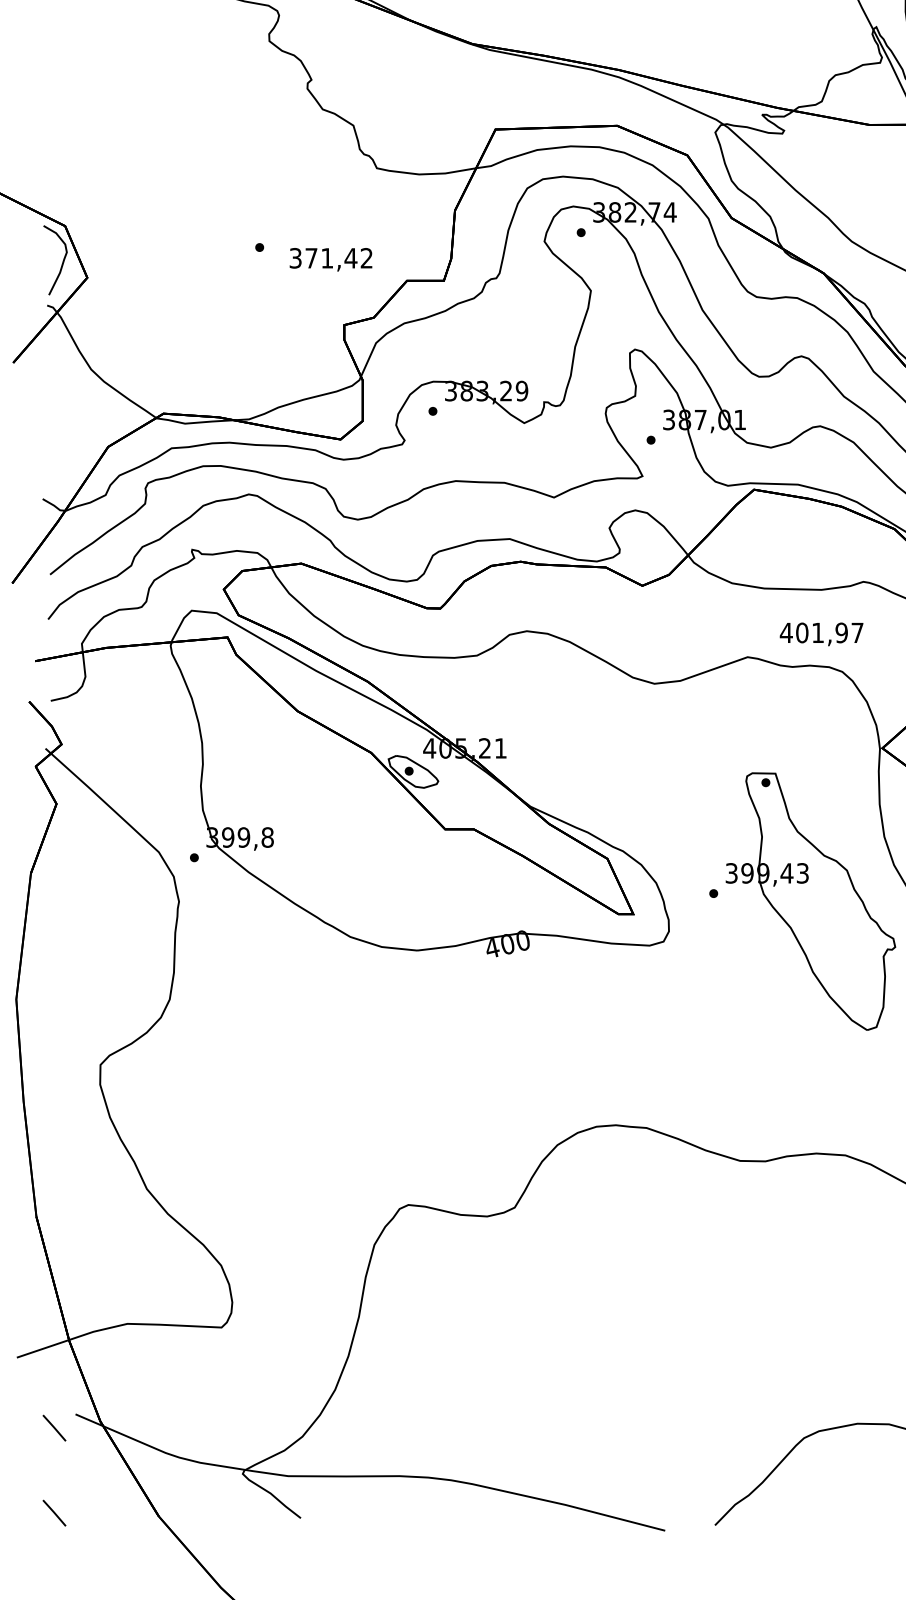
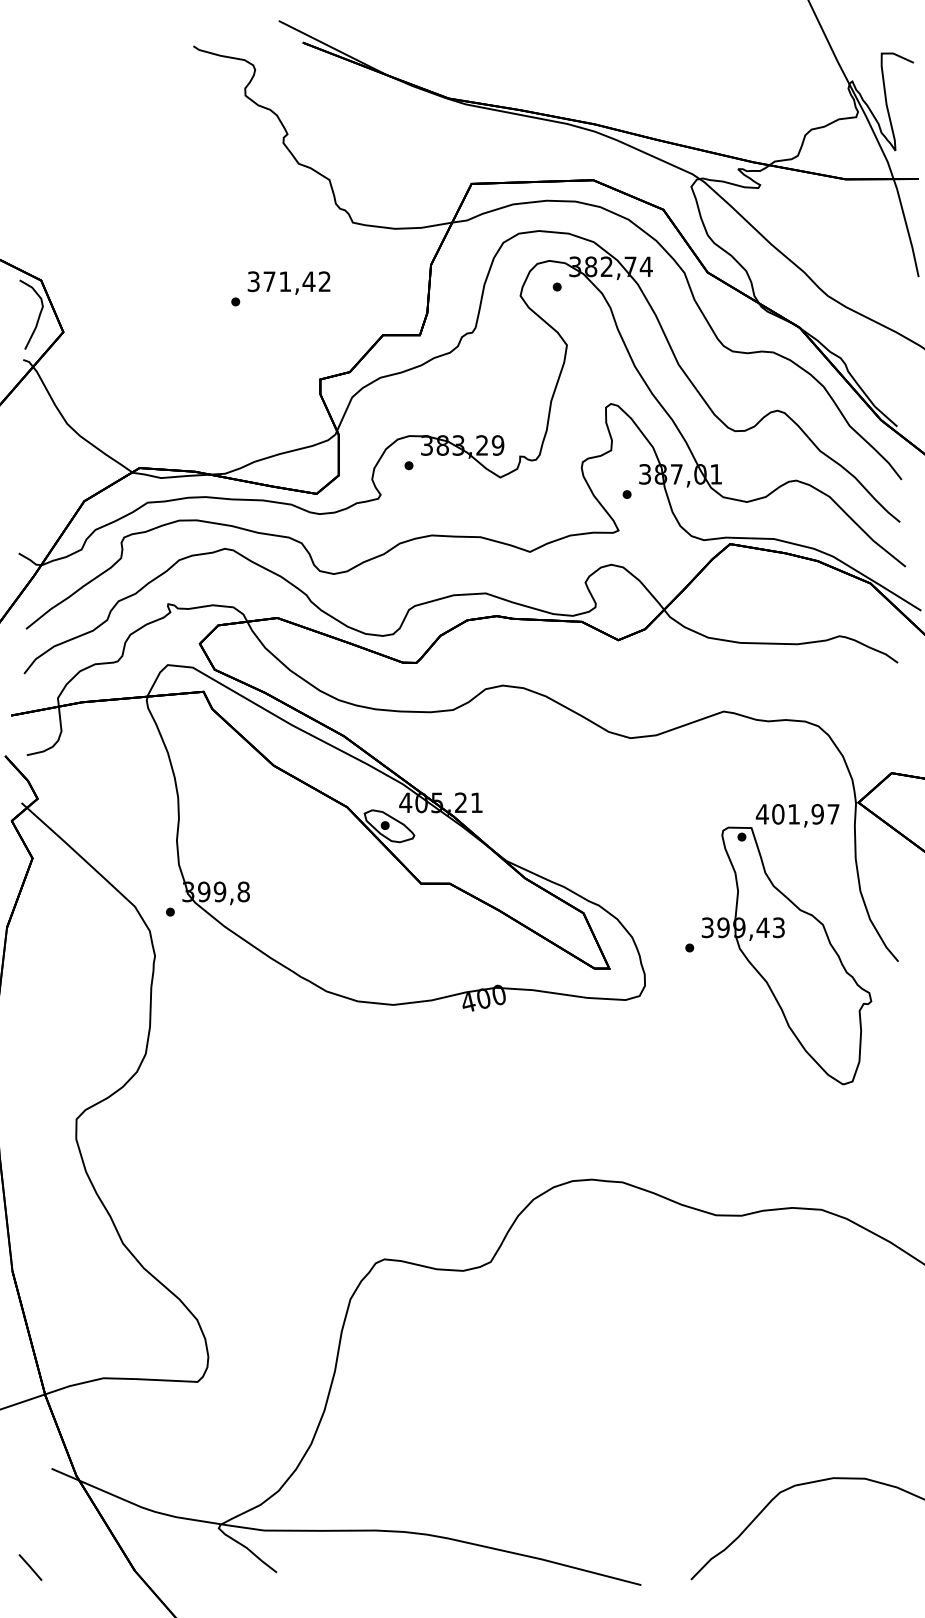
text: (330, 259) -> (288, 282), moved
text: (821, 634) -> (797, 815), moved
line: (54, 1428) -> (30, 1482), removed

